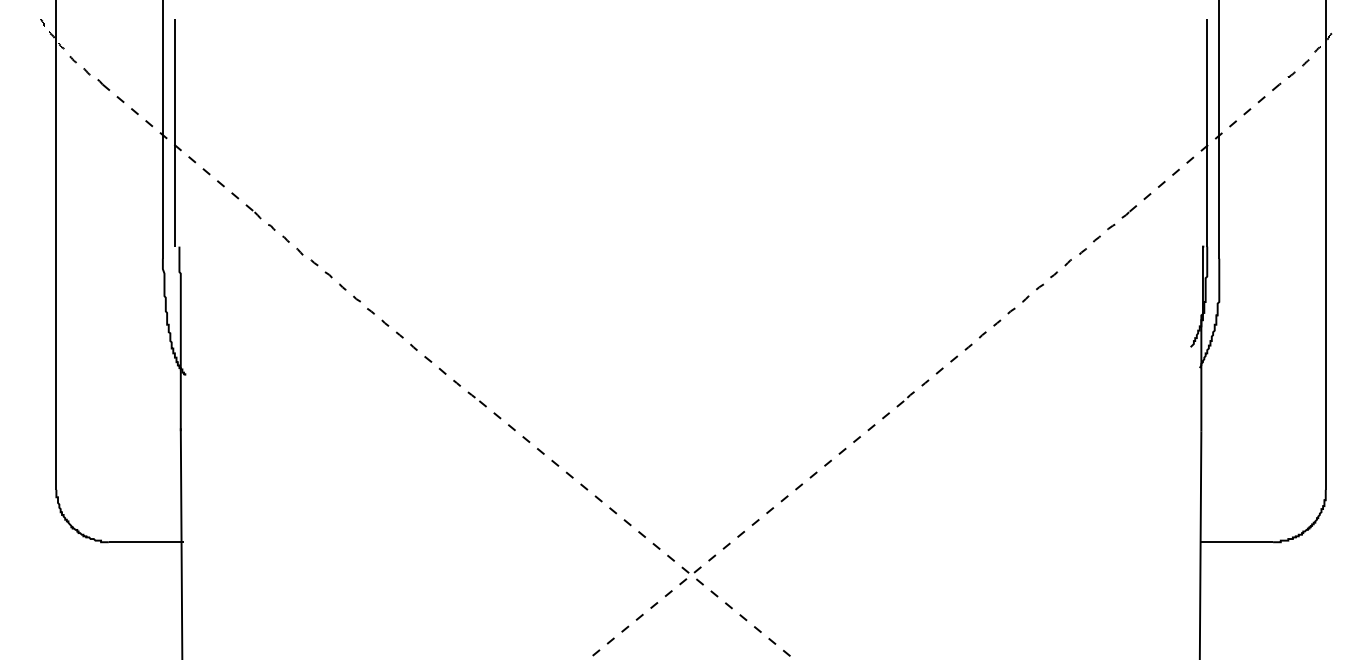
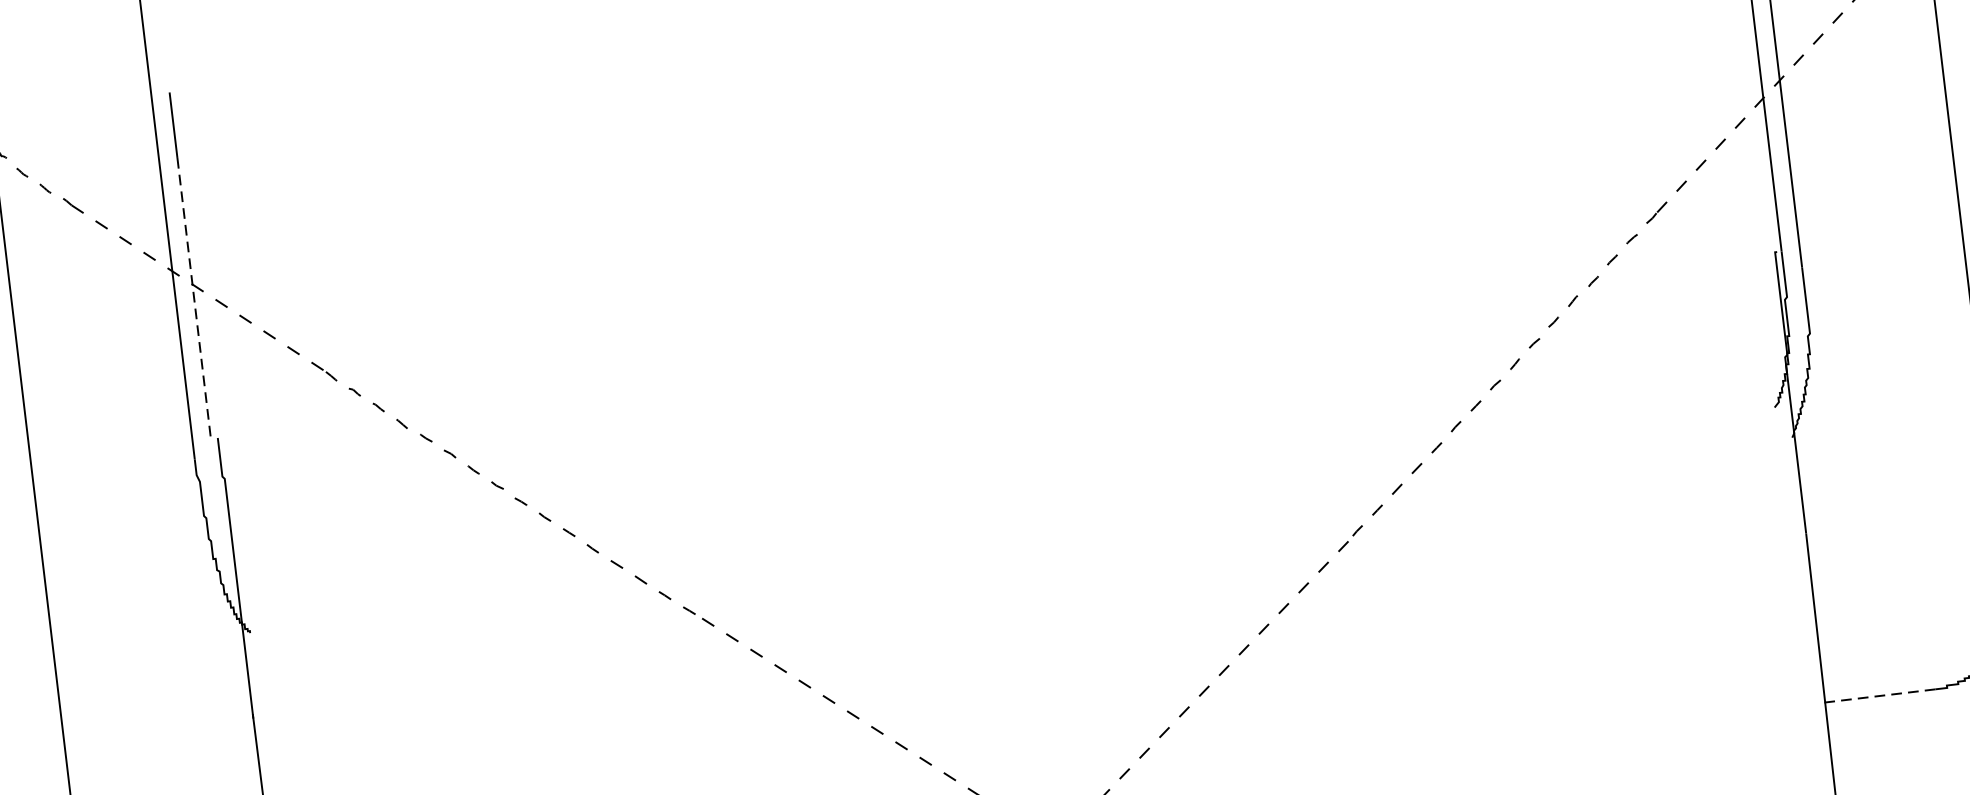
line: (174, 154) -> (193, 298), solid -> dashed
line: (1236, 542) -> (1879, 696), solid -> dashed

